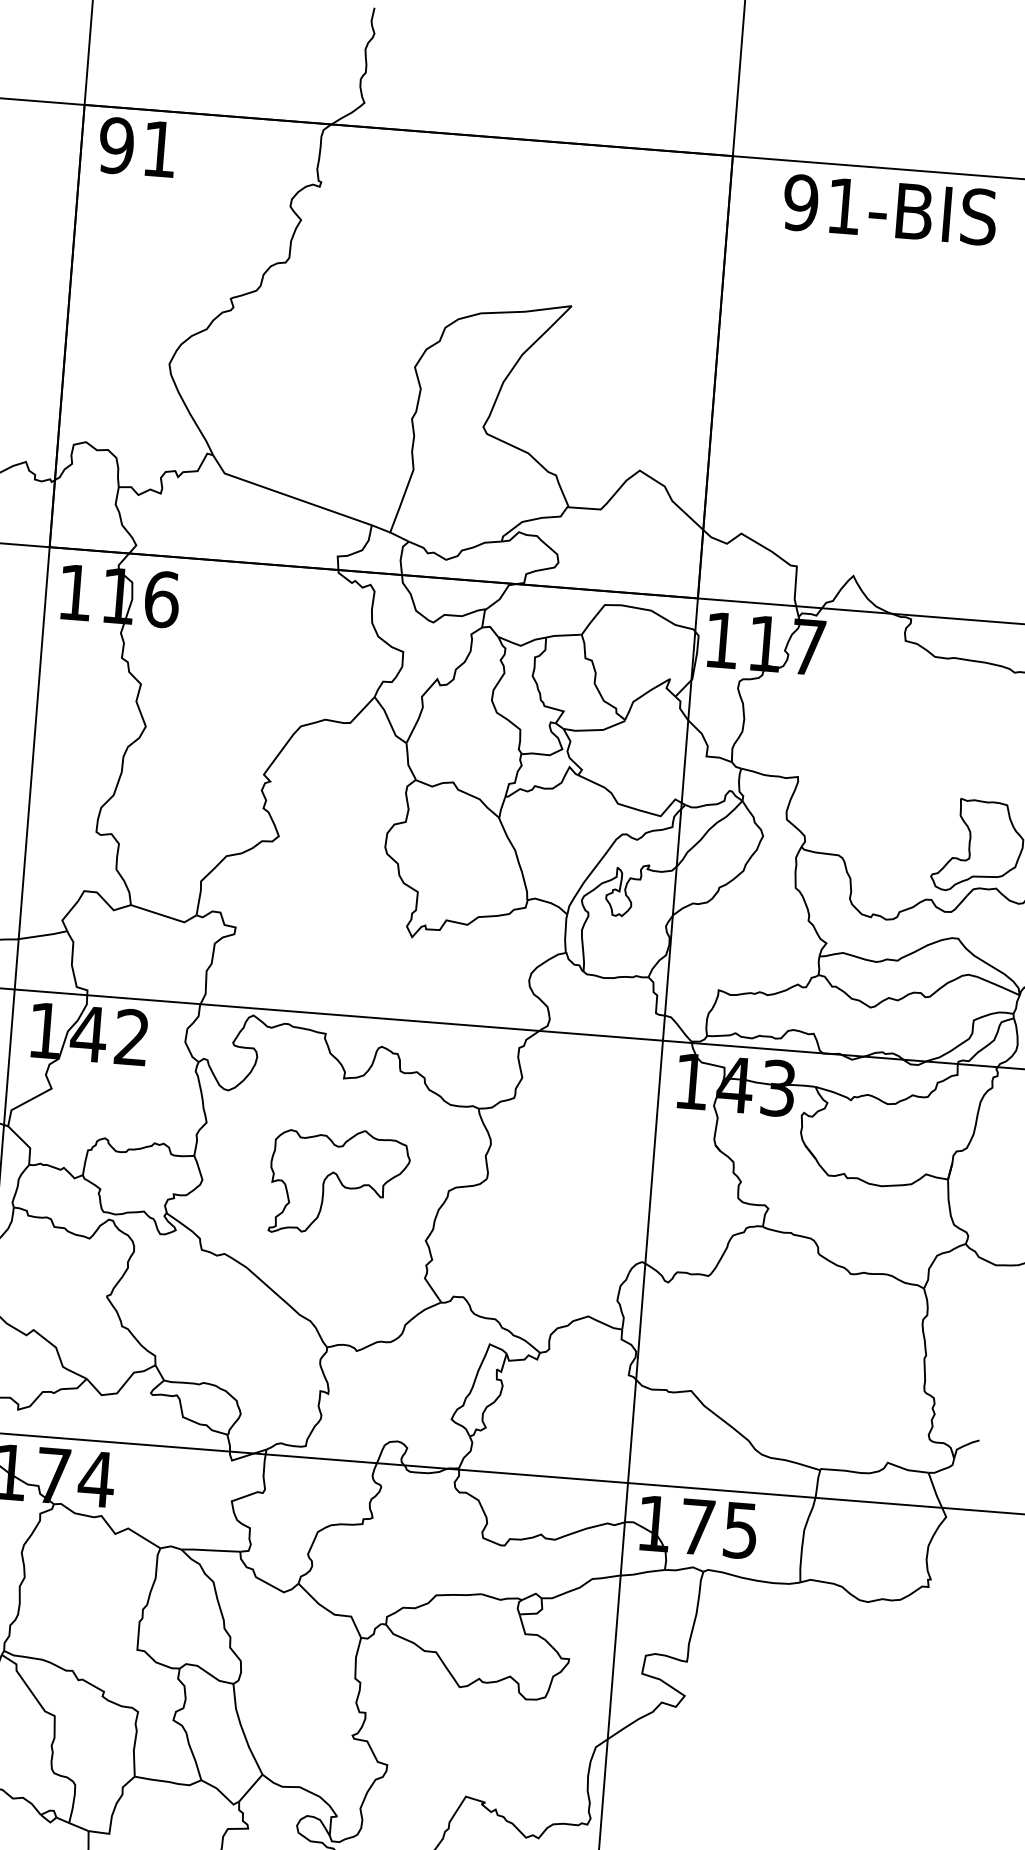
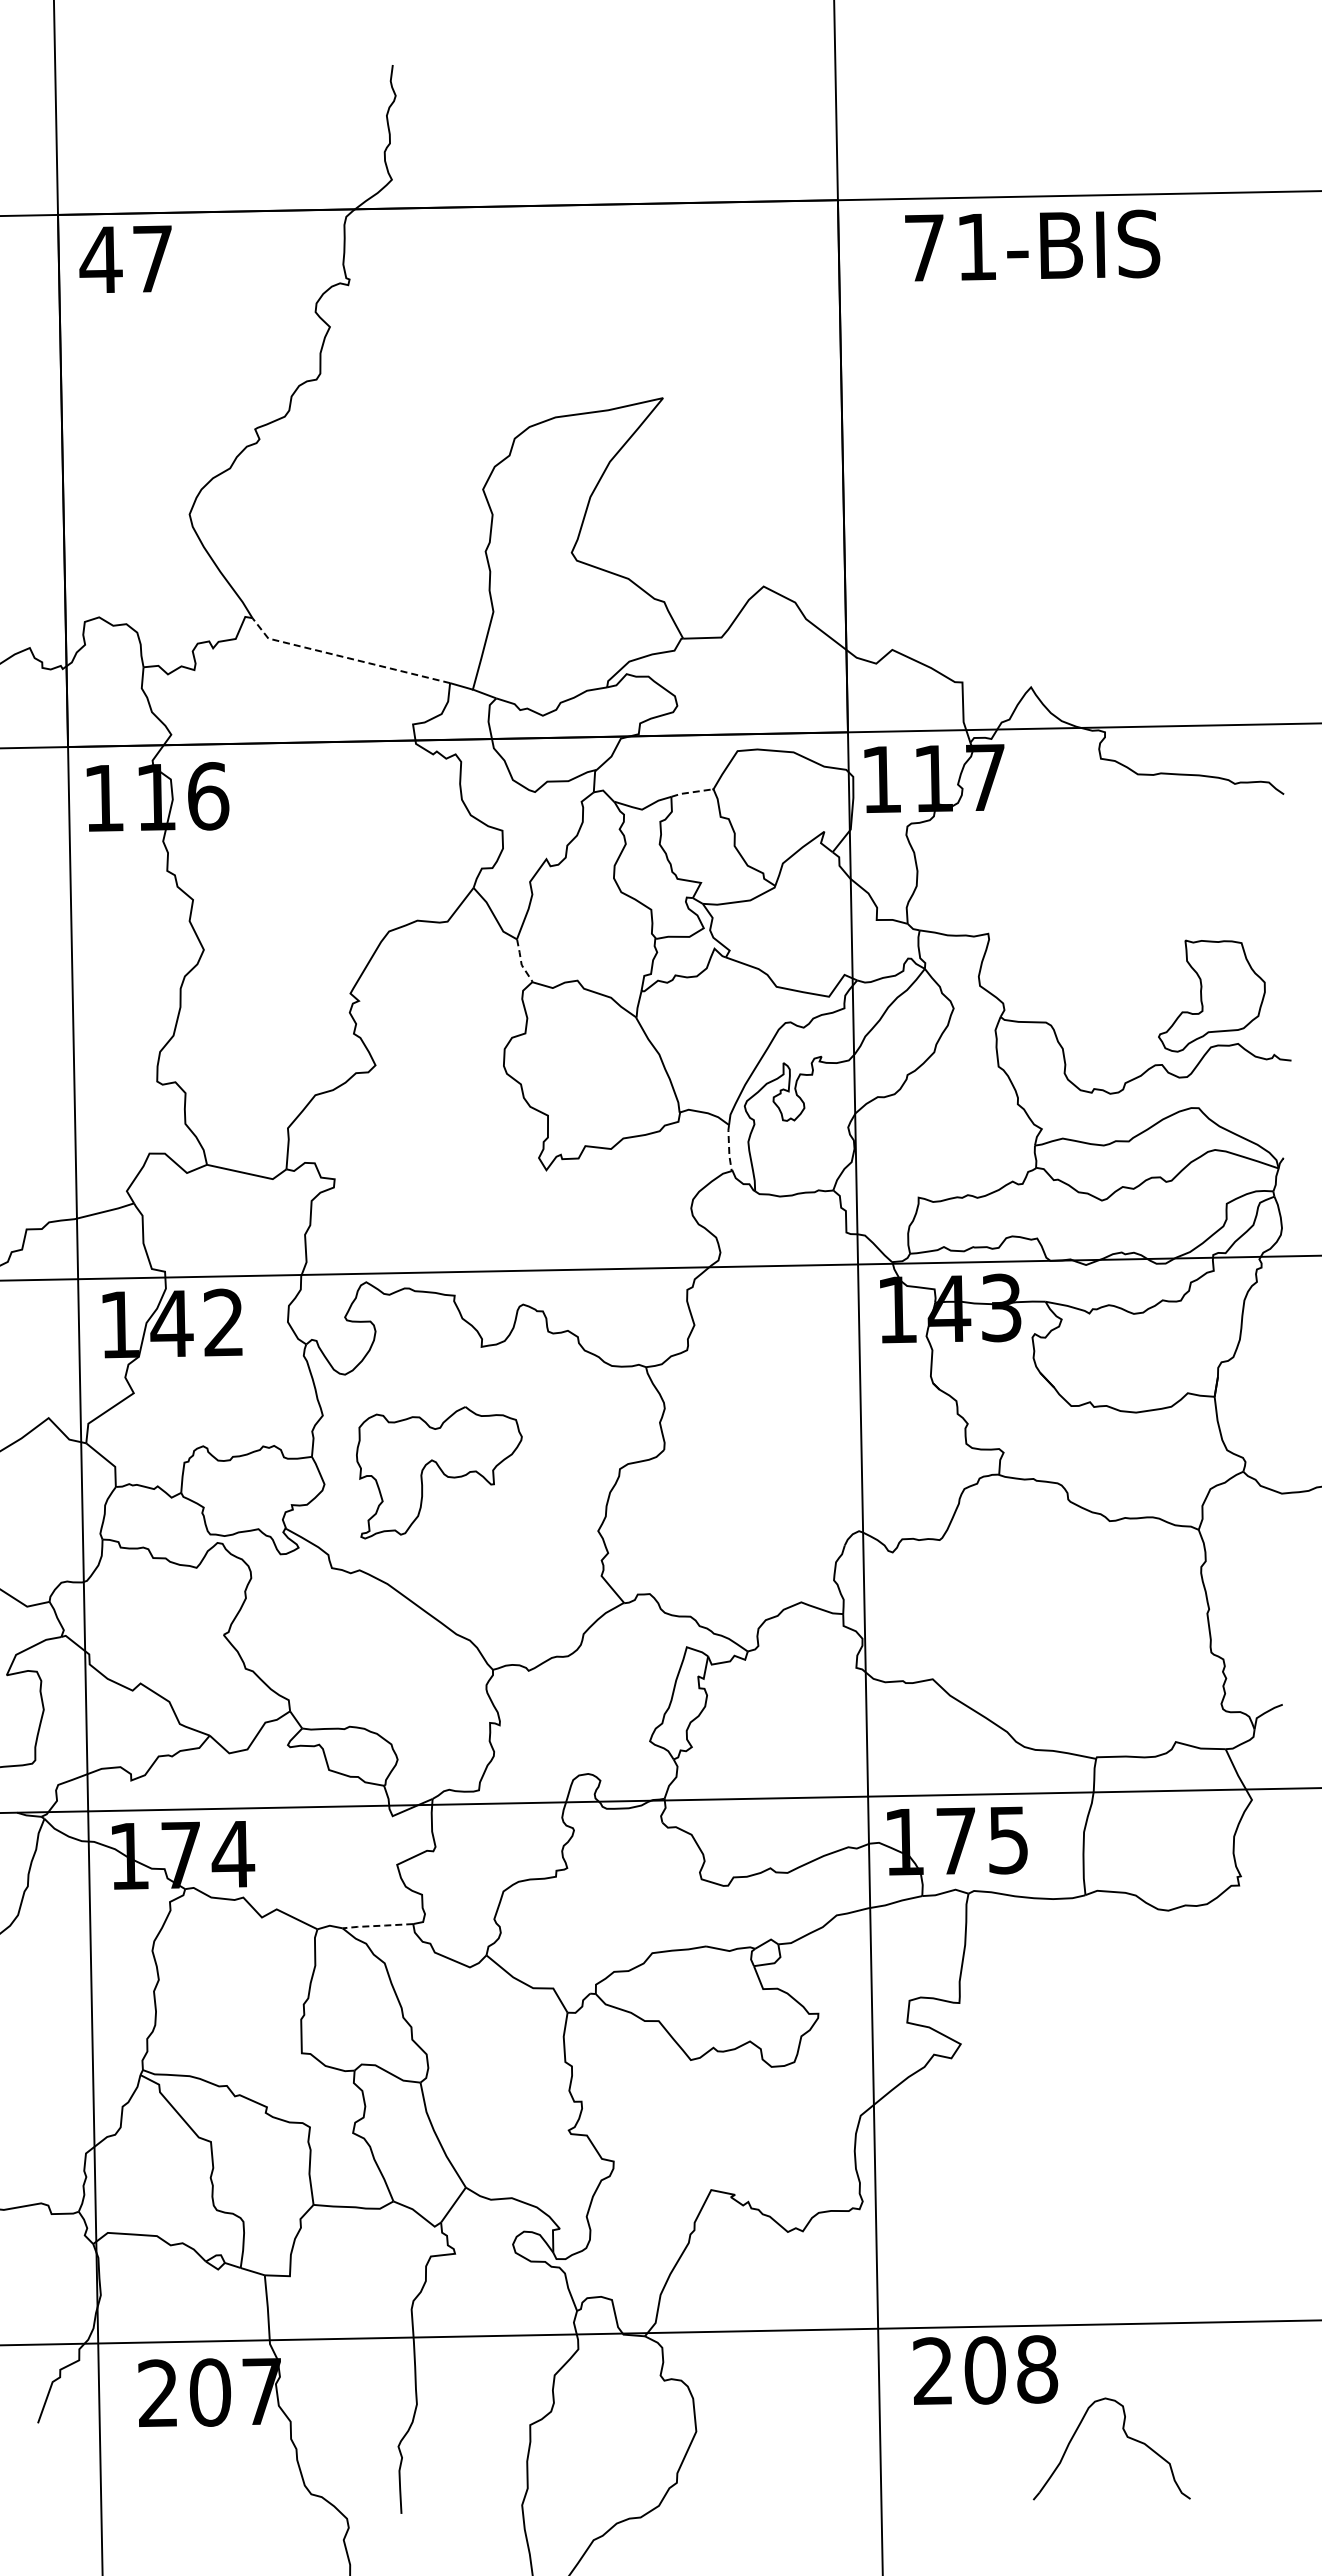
text: (136, 147) -> (125, 259), 91 -> 47
text: (800, 202) -> (924, 247), 91-BIS -> 71-BIS
line: (287, 495) -> (345, 657), solid -> dashed
line: (563, 635) -> (691, 792), solid -> dashed
line: (408, 762) -> (521, 962), solid -> dashed
line: (565, 933) -> (729, 1147), solid -> dashed
part: (338, 1183) -> (439, 1472), moved
line: (211, 1550) -> (378, 1925), solid -> dashed

